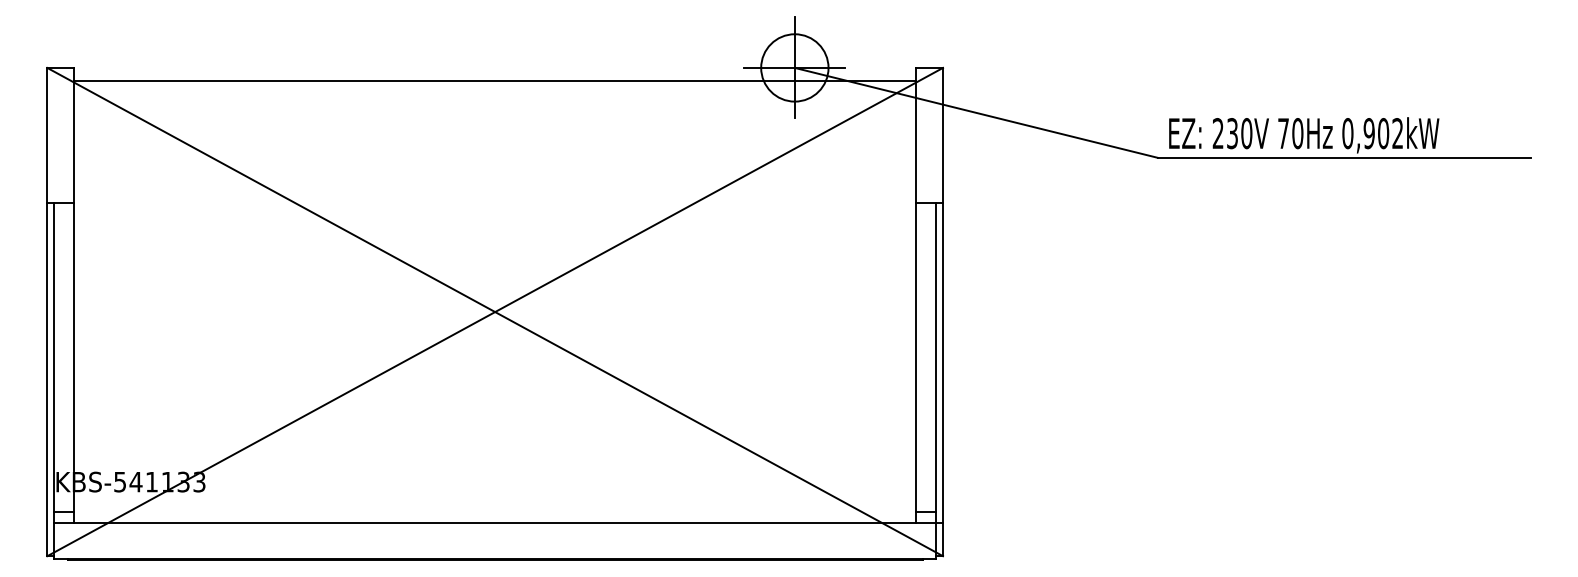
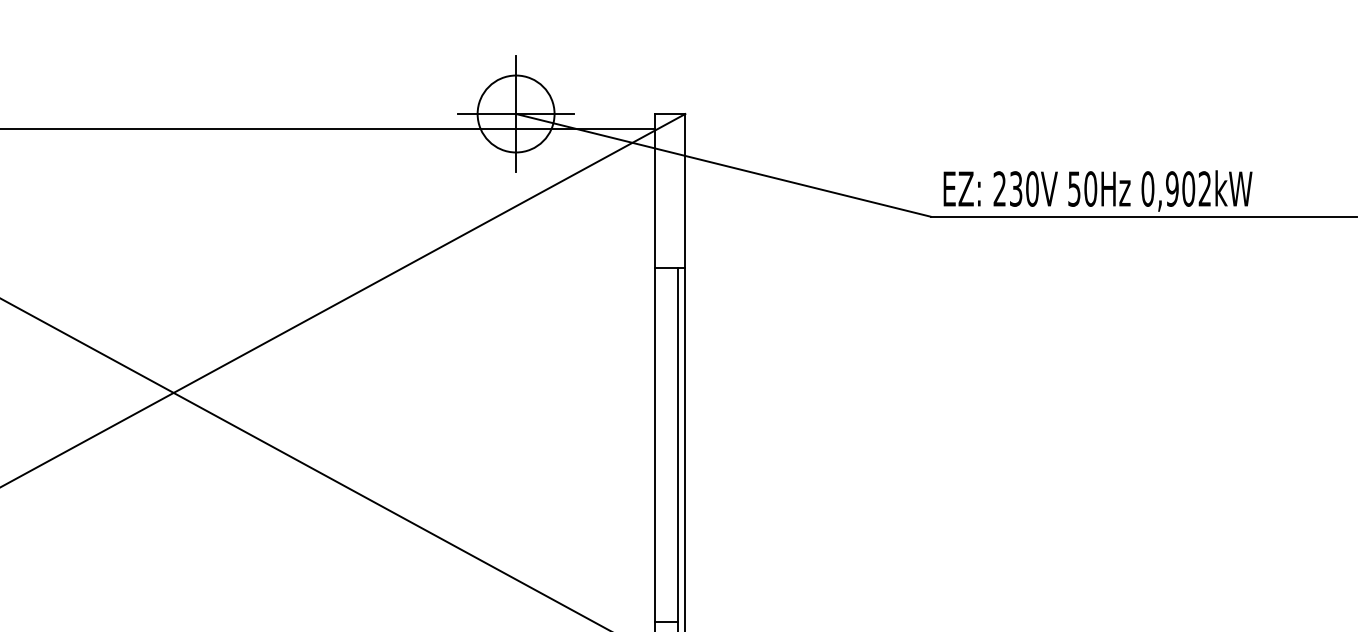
text: (1283, 133) -> (1074, 188), 70Hz -> 50Hz

